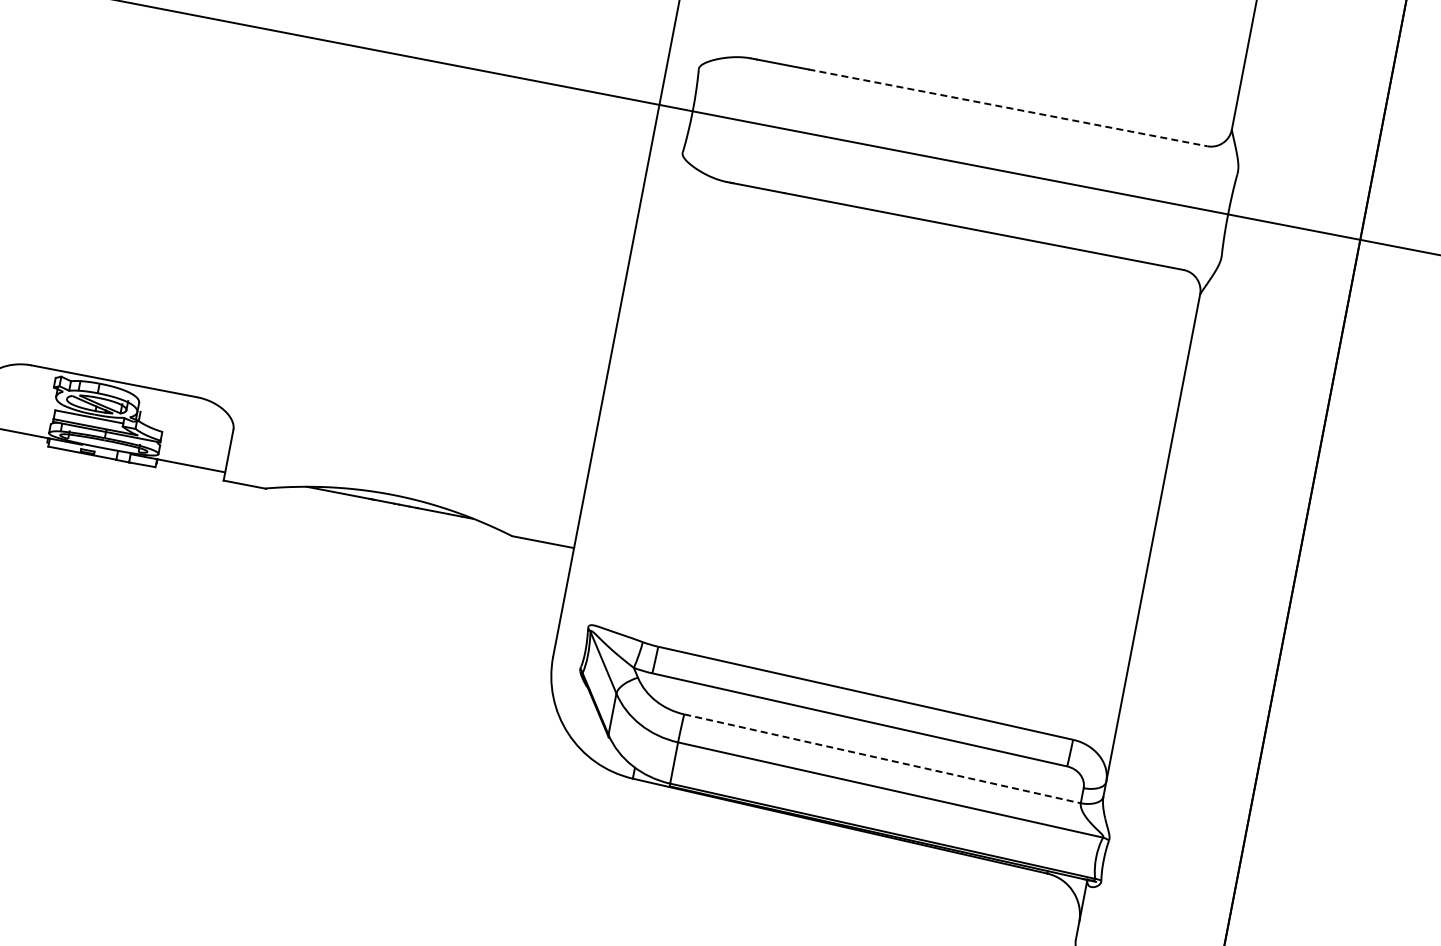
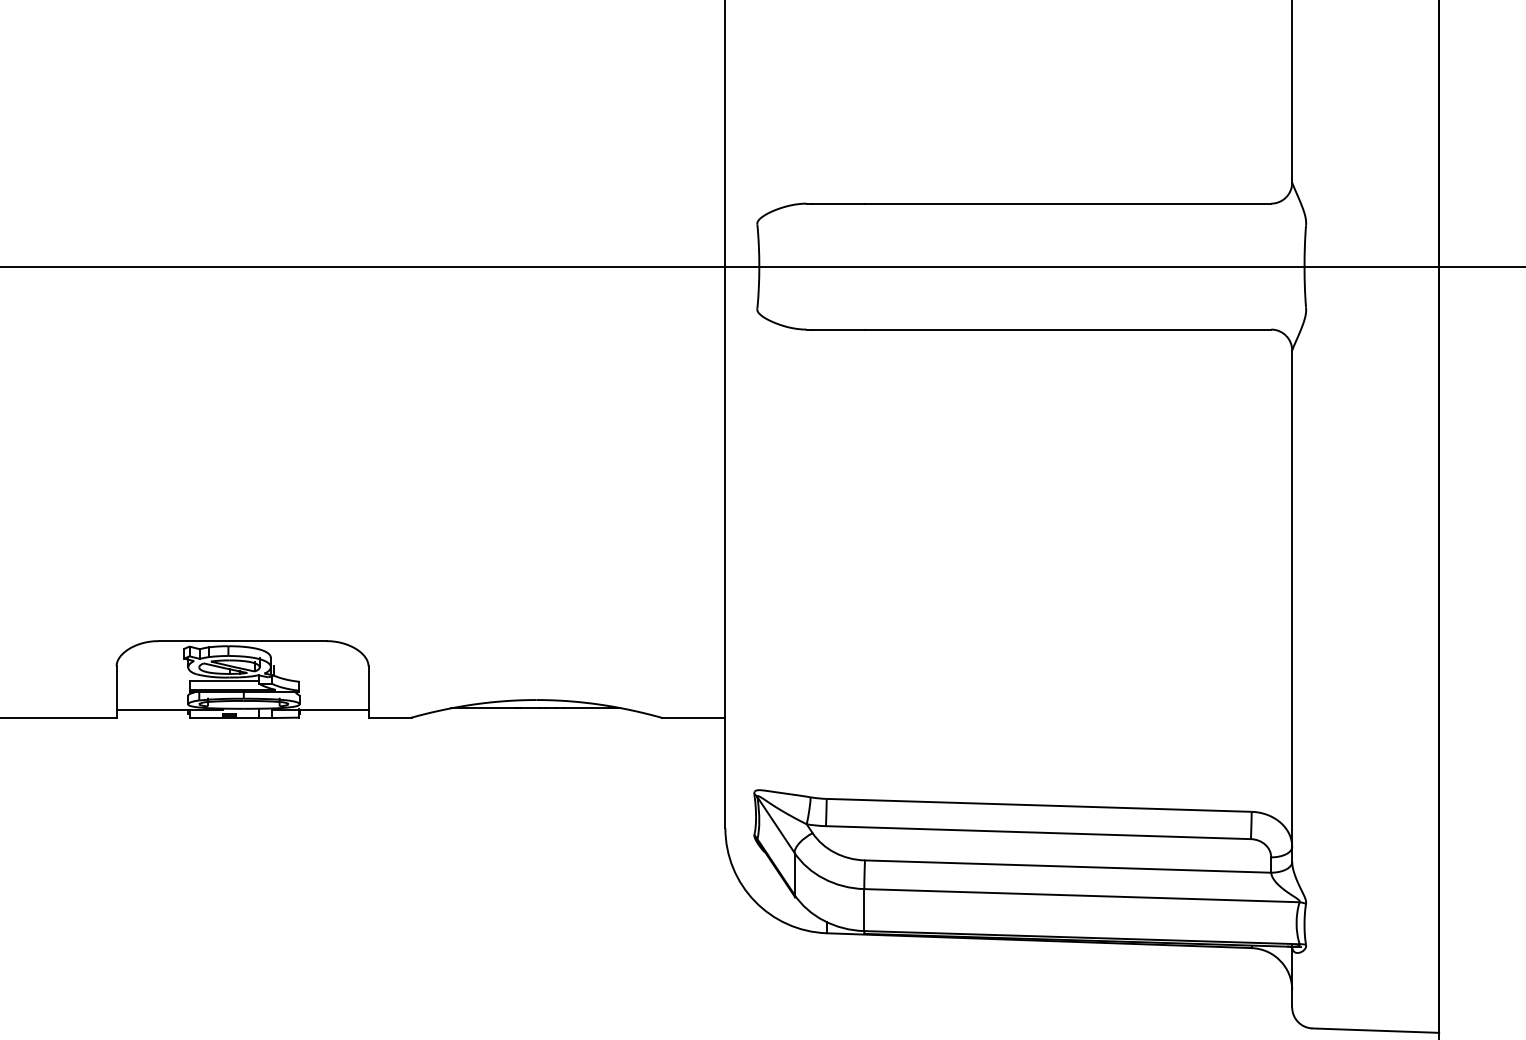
line: (1008, 107) -> (1068, 203), dashed -> solid
line: (882, 758) -> (1068, 866), dashed -> solid

